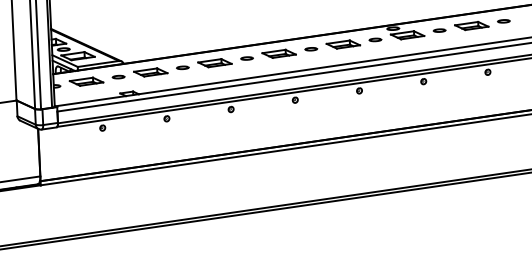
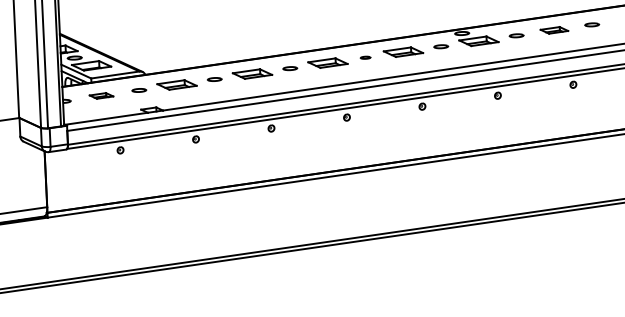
part: (471, 26) -> (554, 30), size x0.7
part: (311, 49) -> (365, 57), size x0.7
part: (86, 81) -> (101, 95), size x0.6

